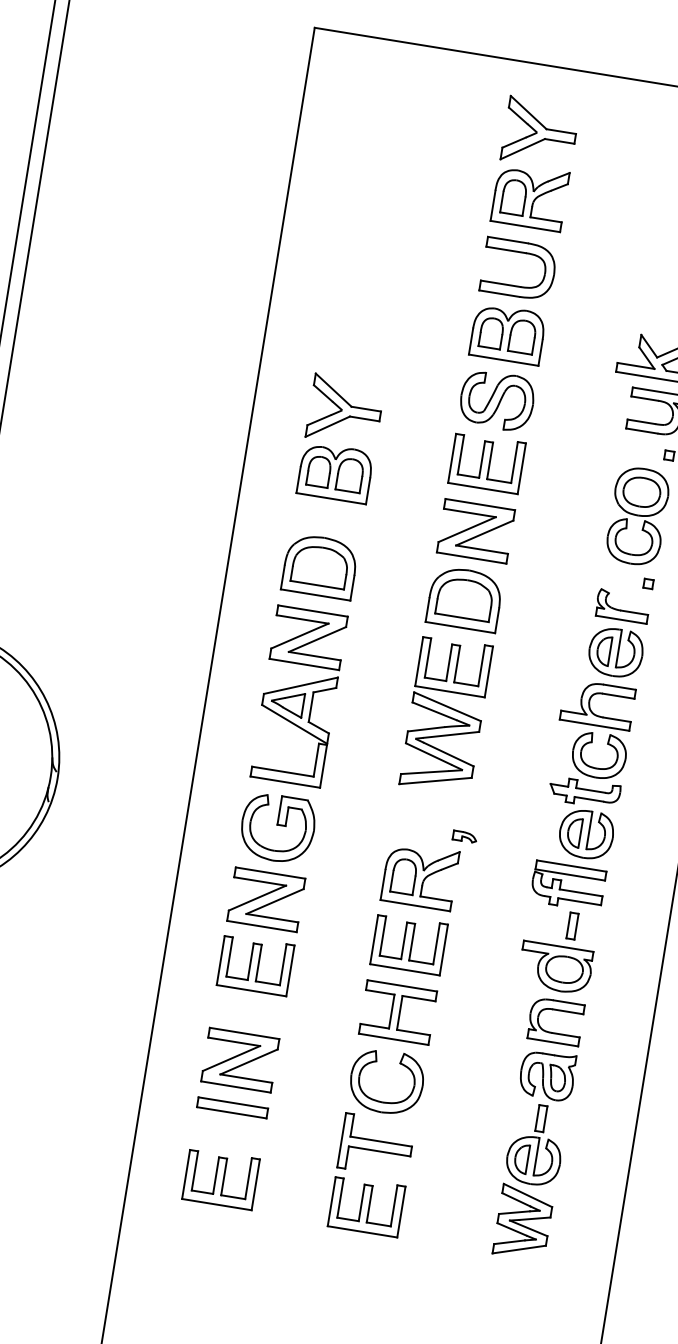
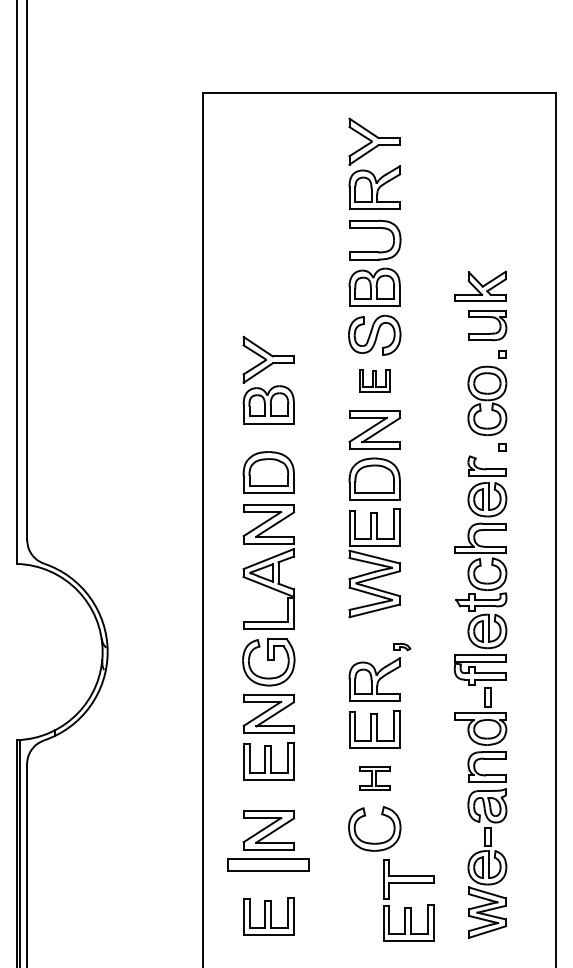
part: (486, 462) -> (374, 380), size x0.6
part: (397, 1012) -> (374, 778), size x0.6
part: (232, 1107) -> (268, 864), size x1.6
part: (369, 1184) -> (408, 907), moved

